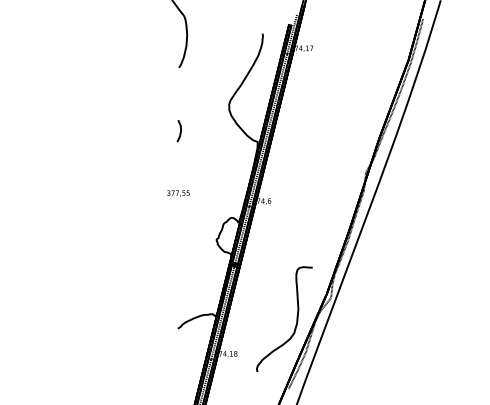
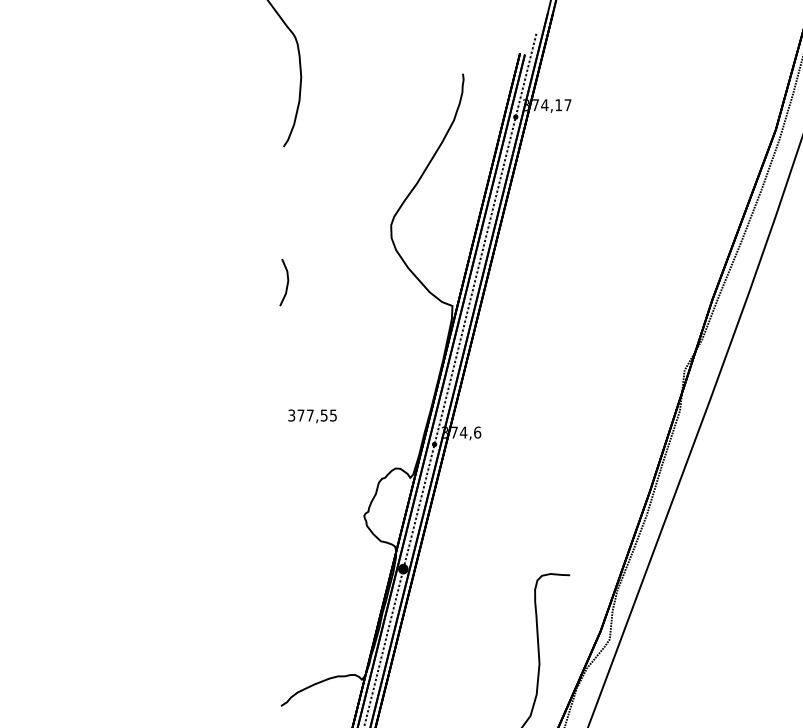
text: (178, 193) -> (312, 416), moved

